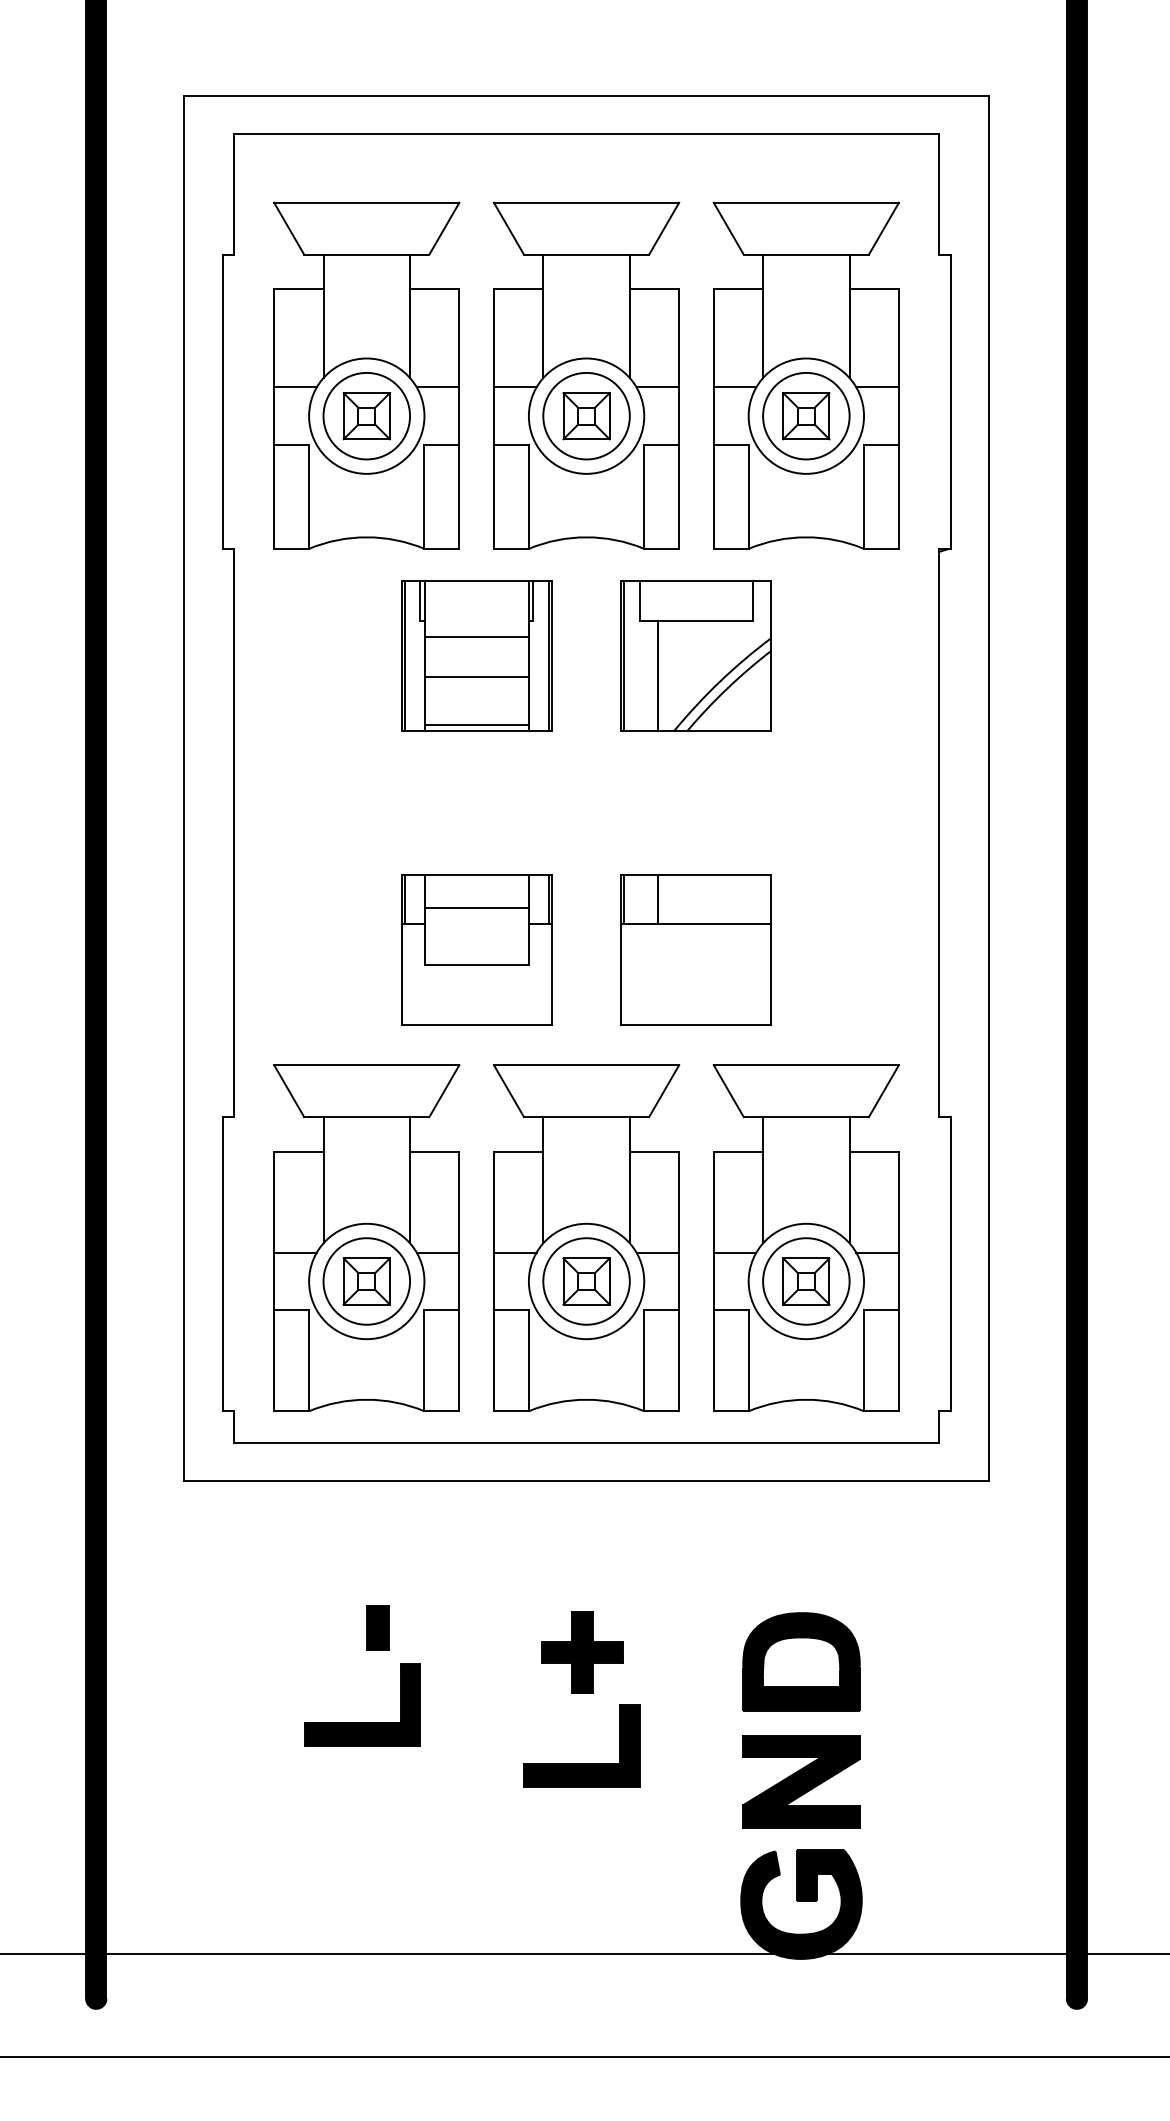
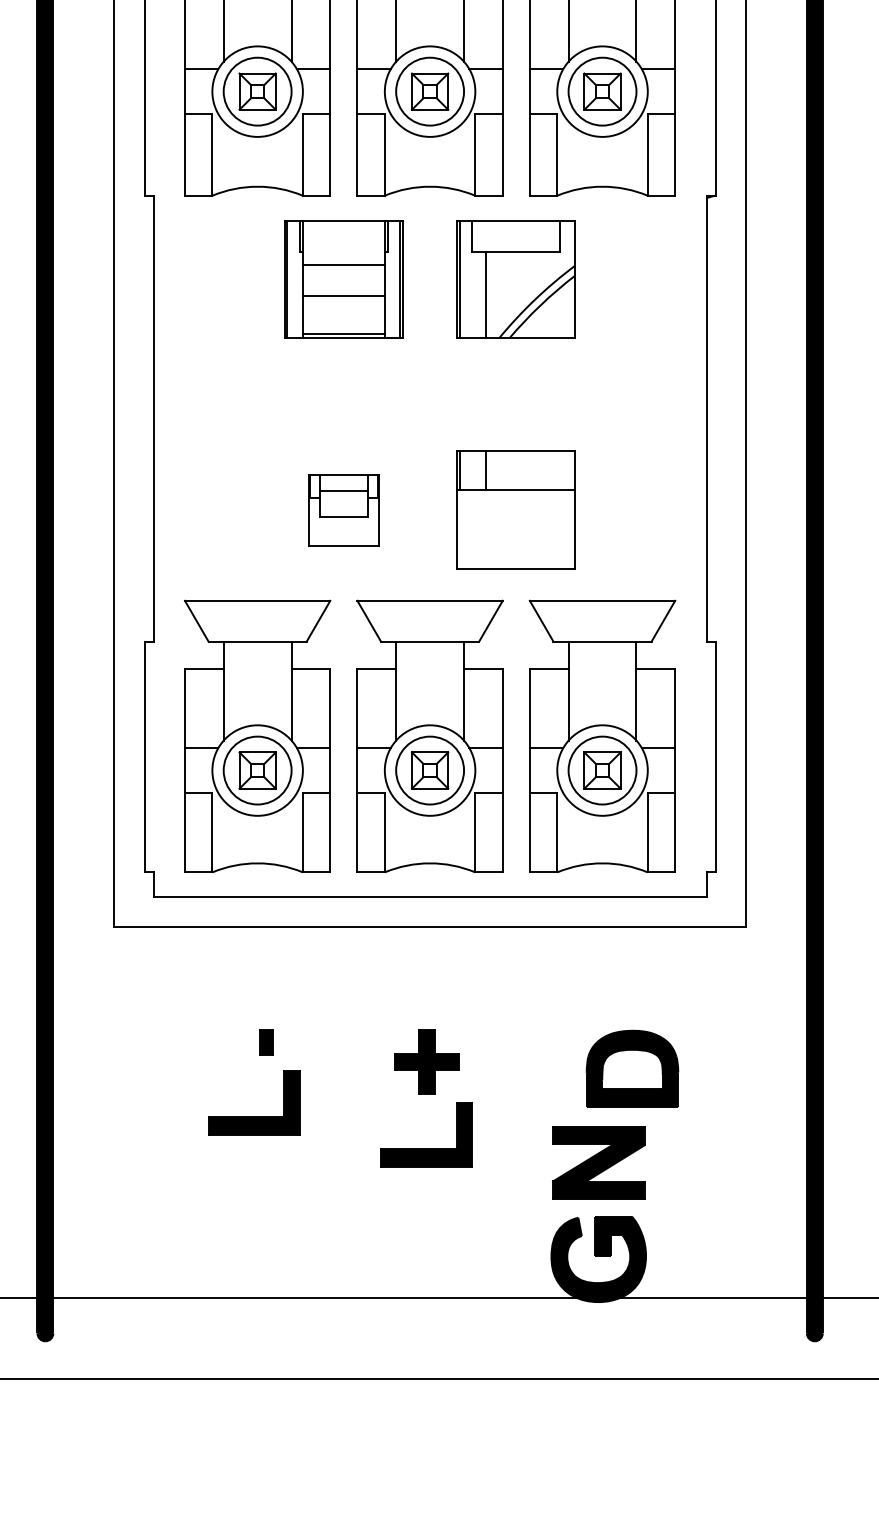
part: (476, 949) -> (343, 510), size x0.6
part: (377, 1627) -> (266, 1042), size x0.7
part: (801, 1661) -> (632, 1068), moved

